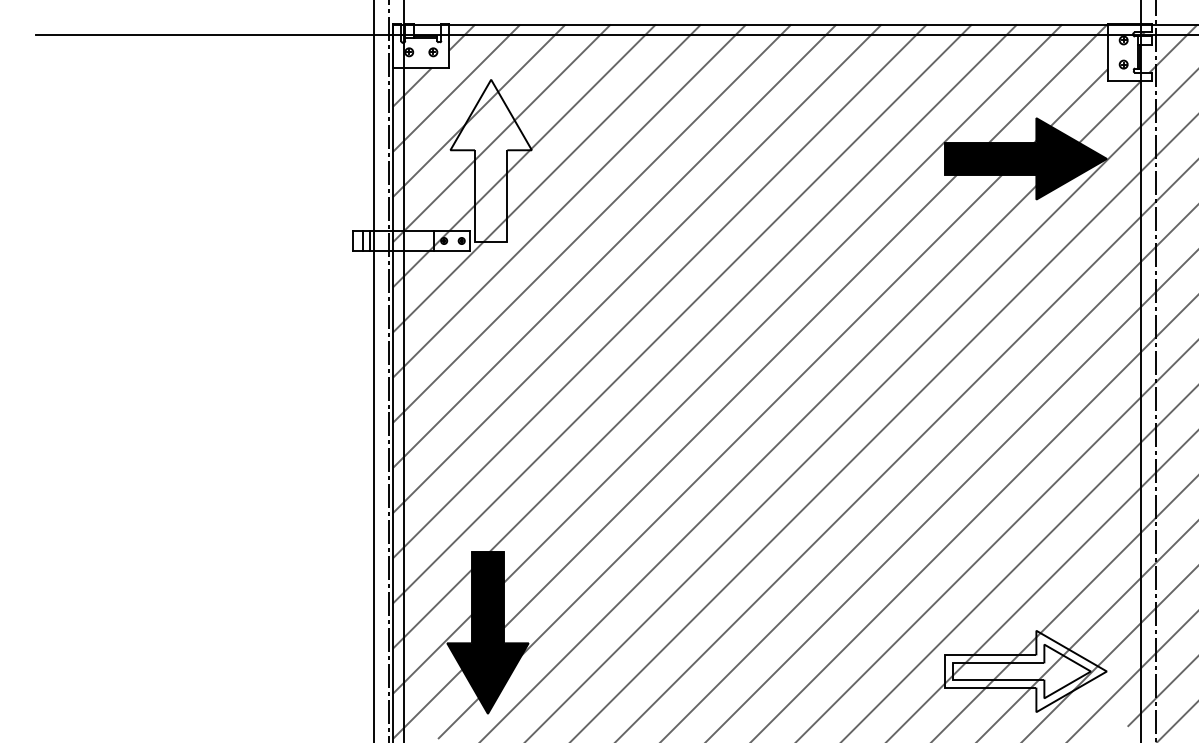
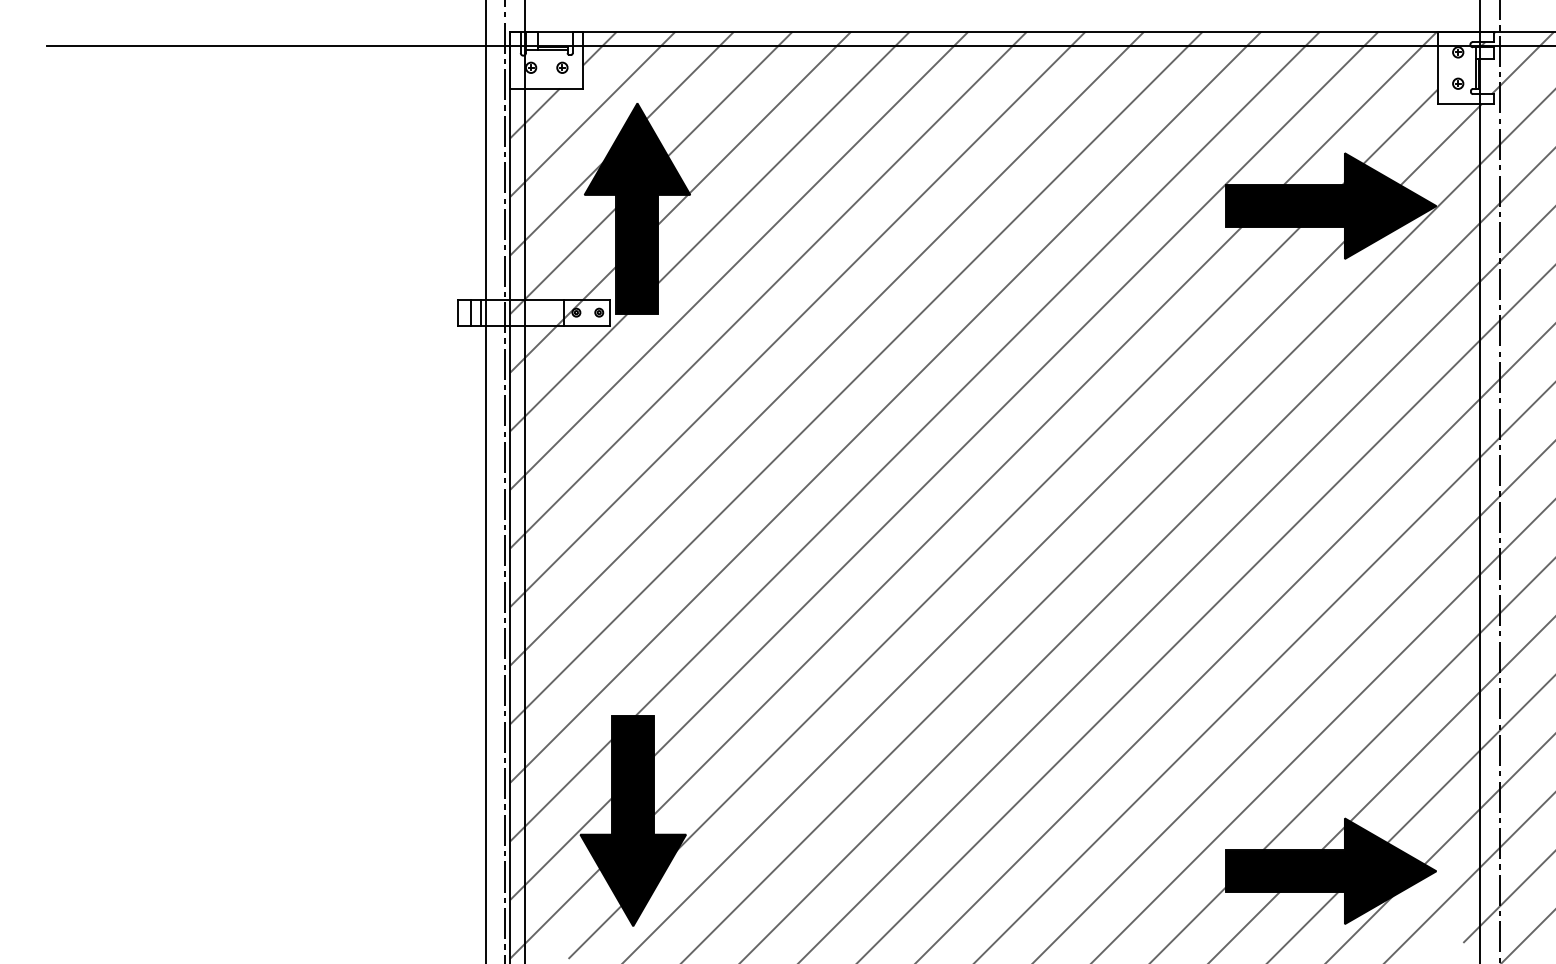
fill: (490, 160) -> (636, 208), added
fill: (1025, 671) -> (1330, 871), added

